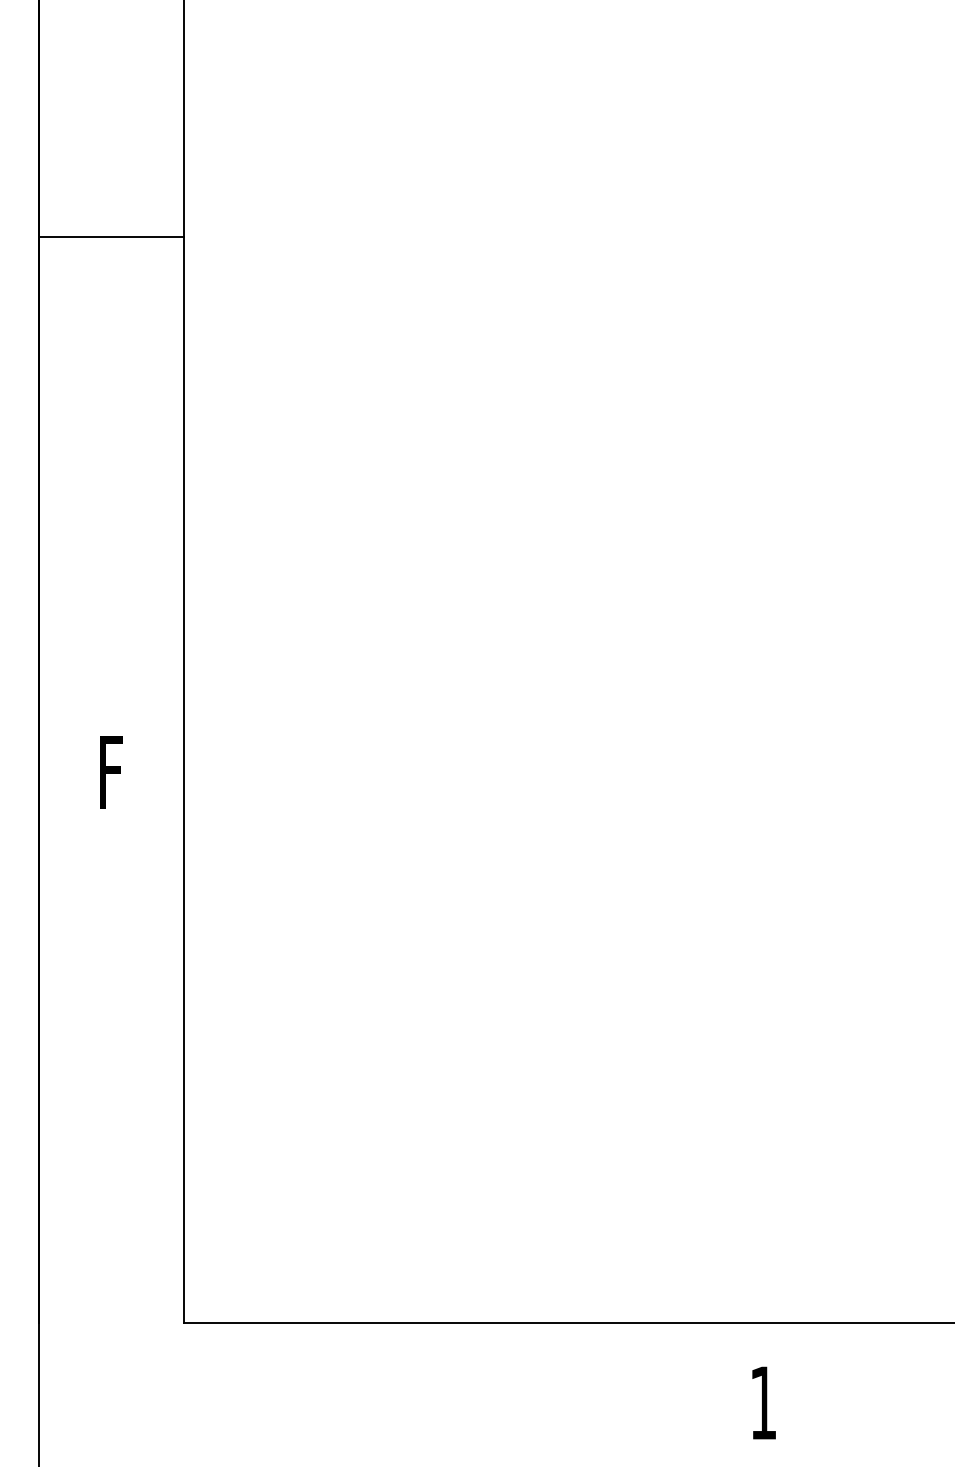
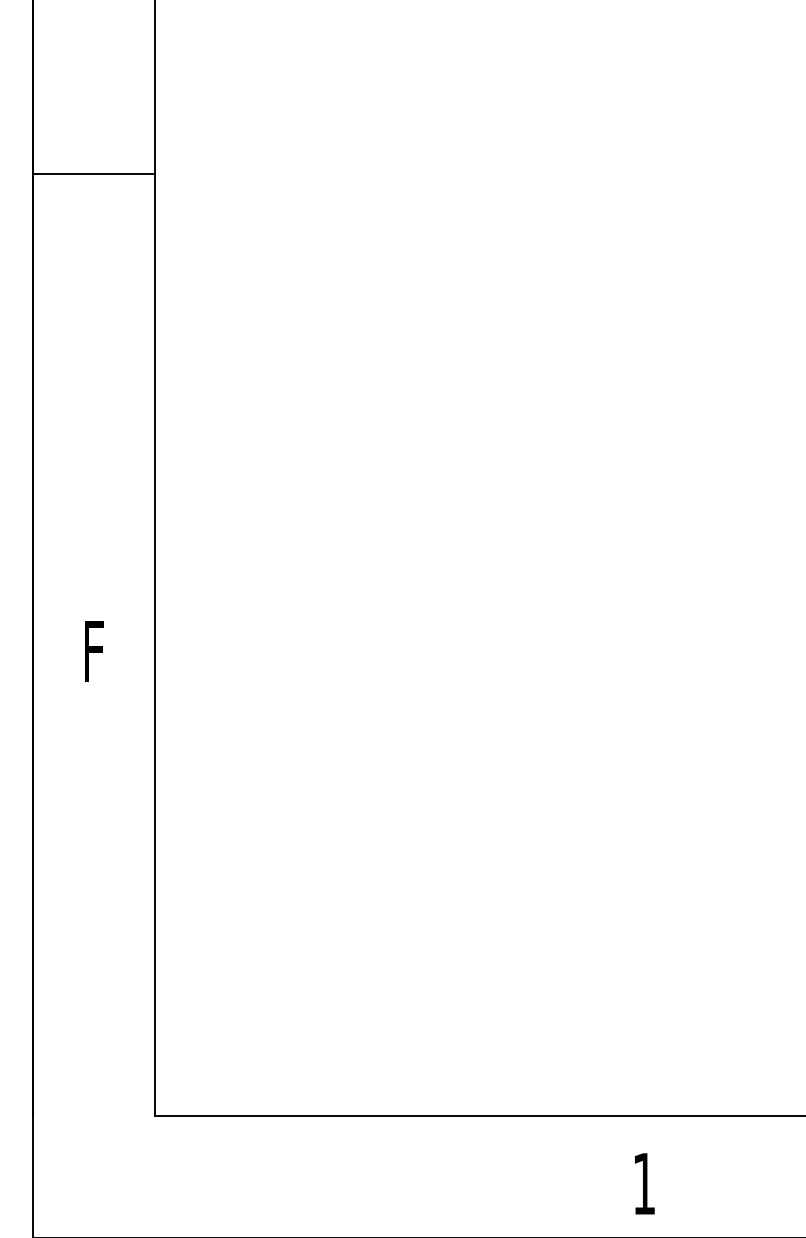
line: (111, 236) -> (94, 173), moved

